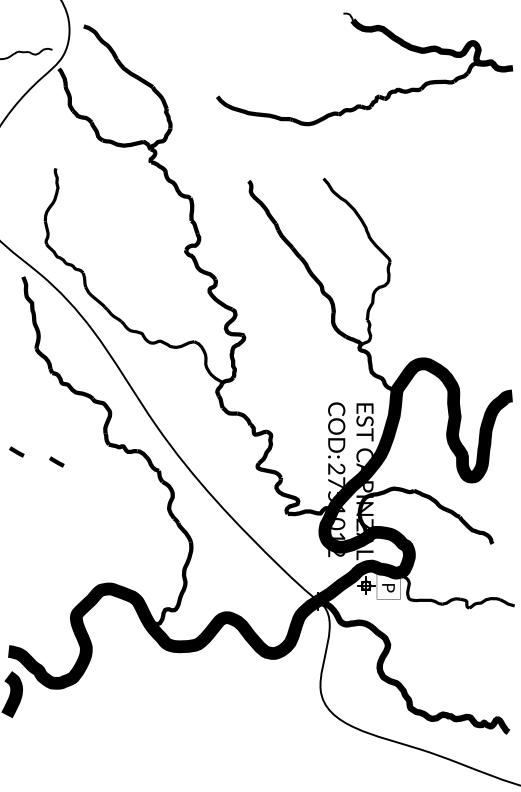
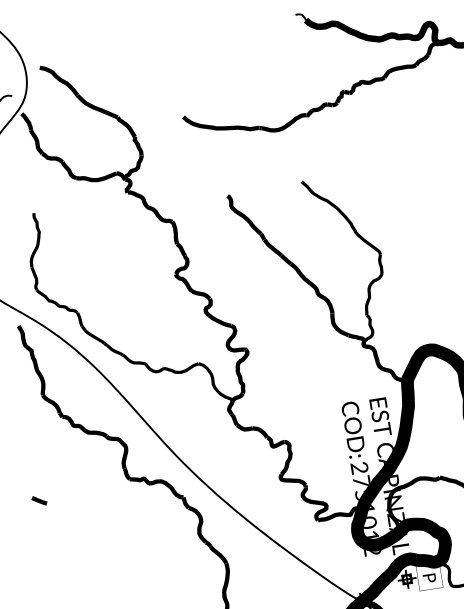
line: (56, 461) -> (80, 504), removed

